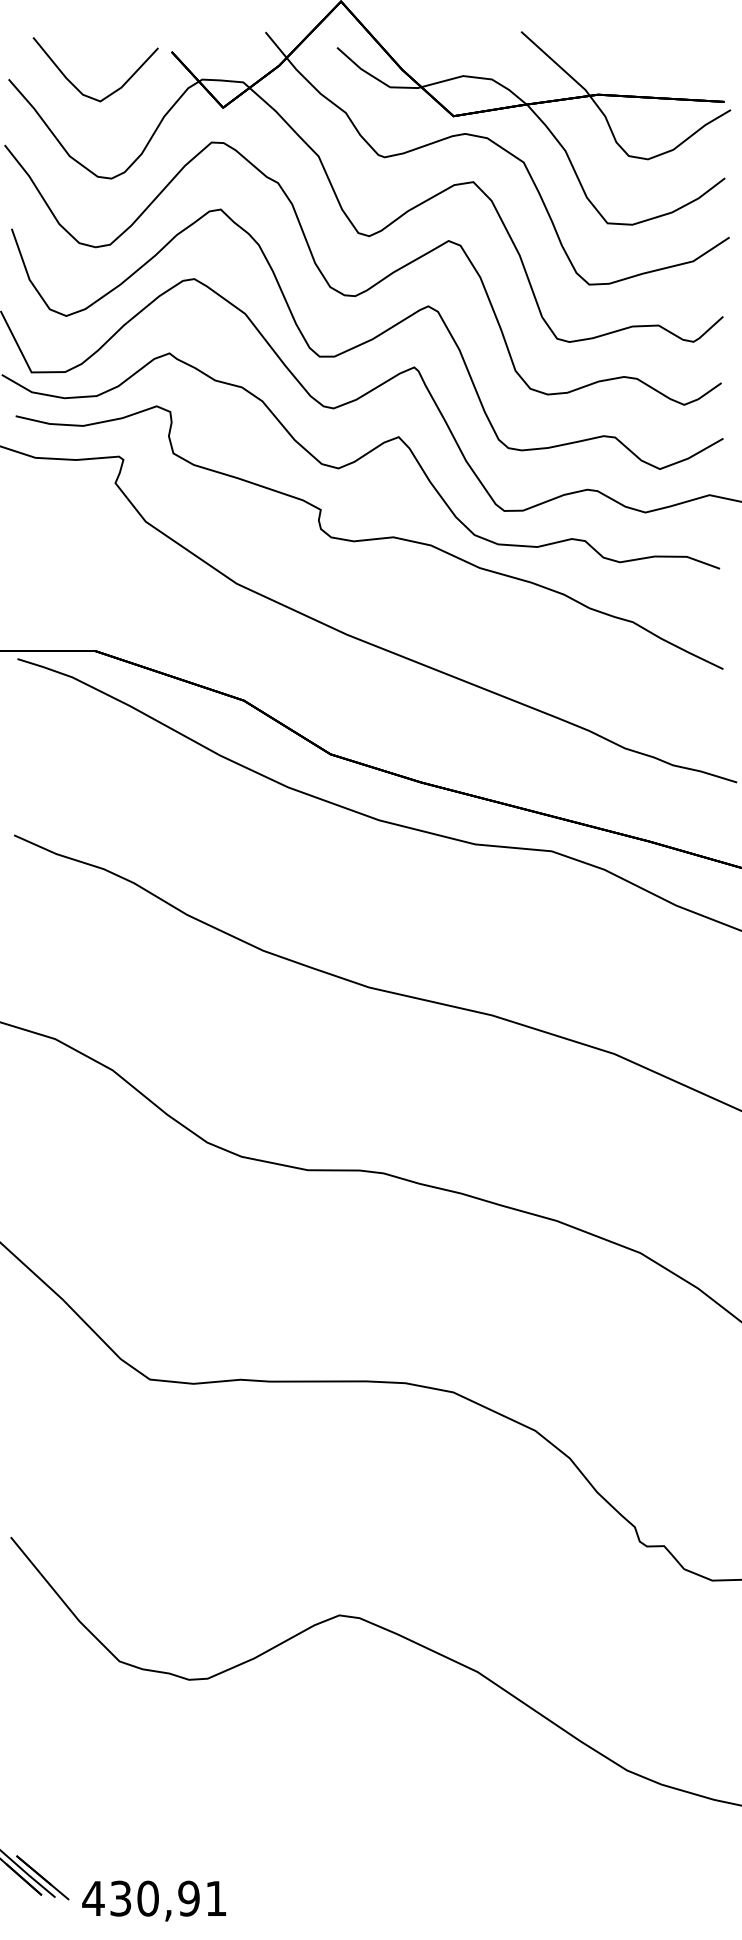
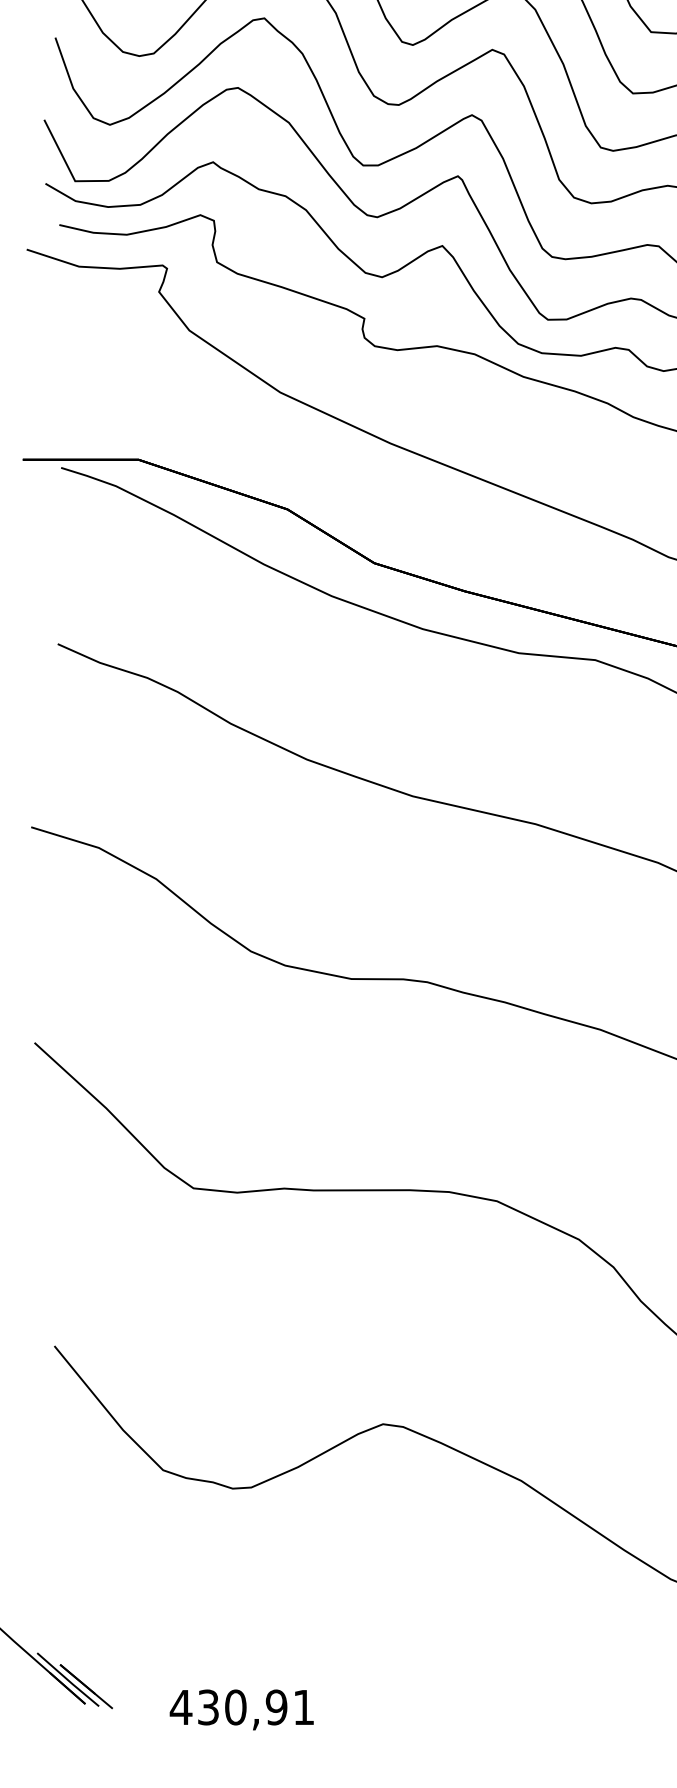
text: (154, 1900) -> (242, 1709), moved

